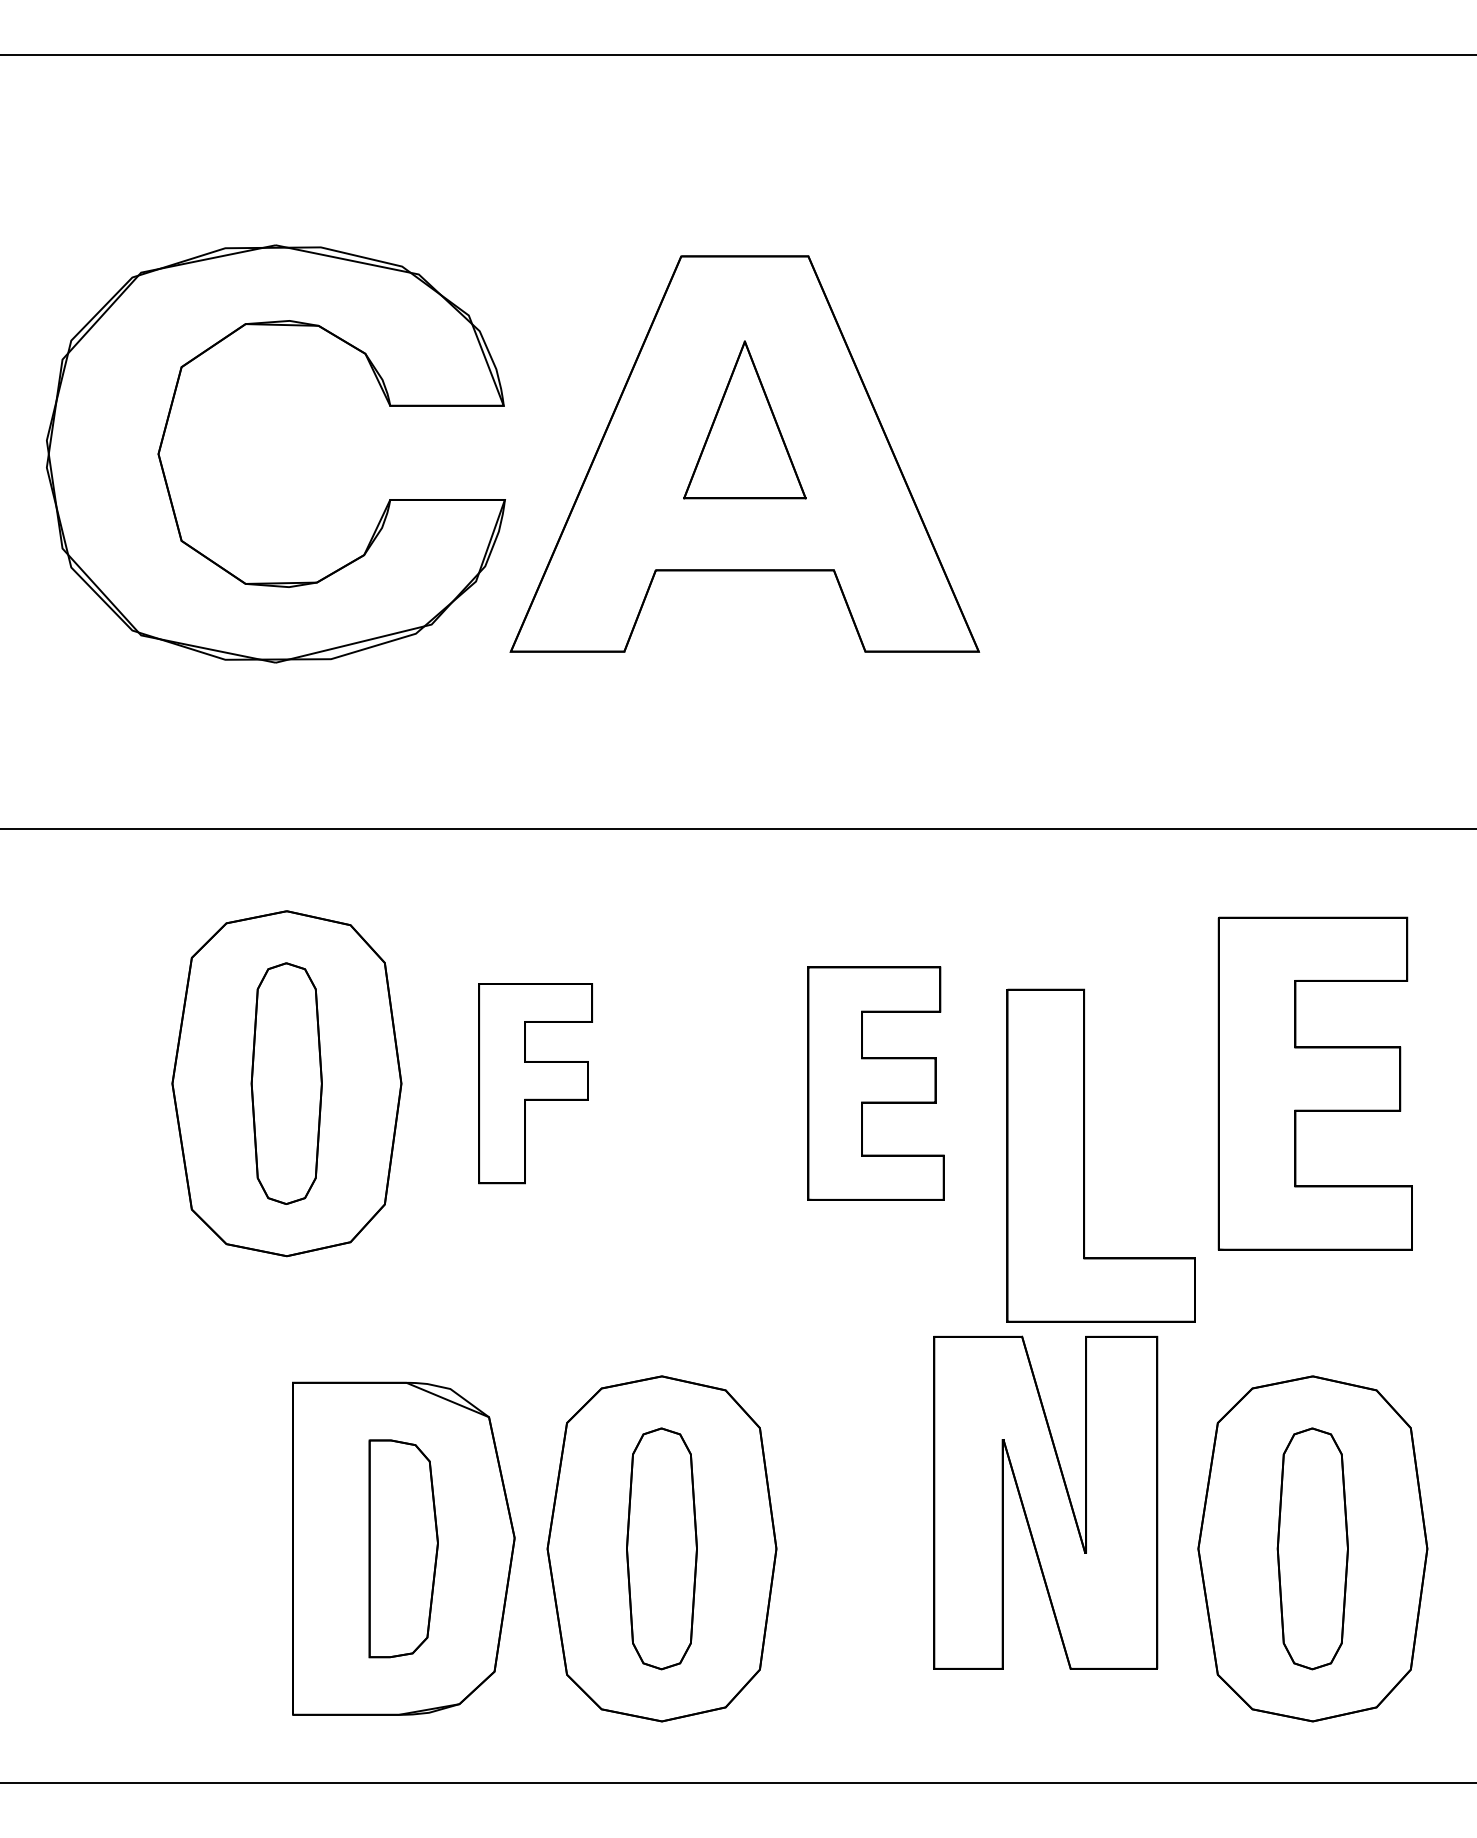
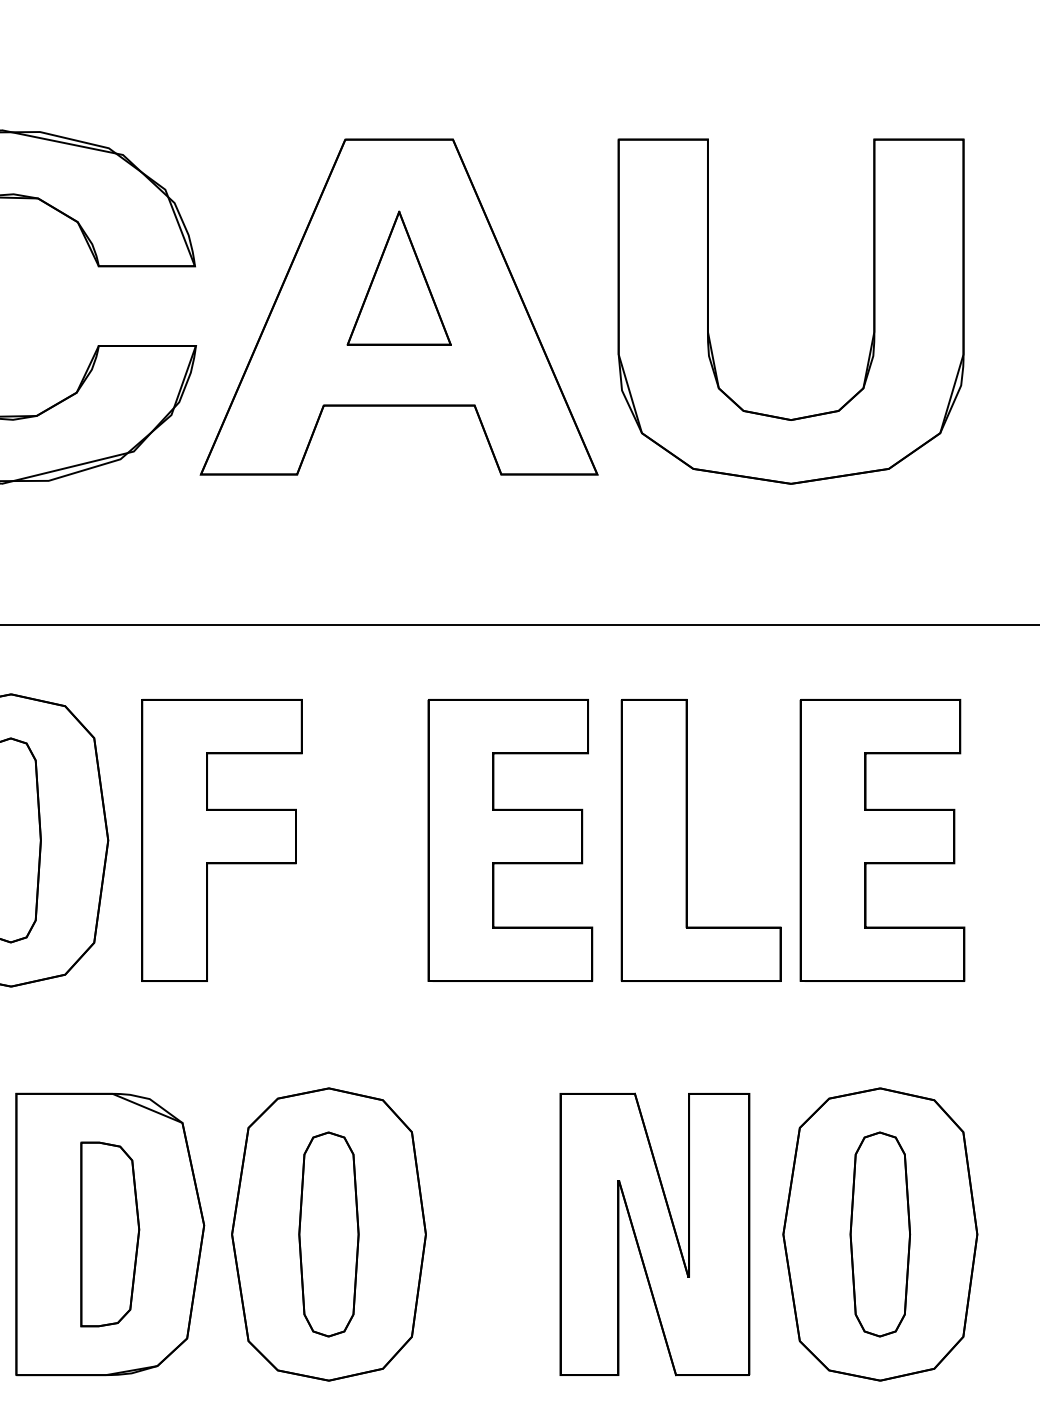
part: (1110, 459) -> (708, 311), added
part: (535, 1083) -> (221, 840), size x1.67
part: (875, 1083) -> (509, 840), size x1.43
part: (1084, 1155) -> (686, 840), moved
part: (1045, 1502) -> (654, 1234), moved

